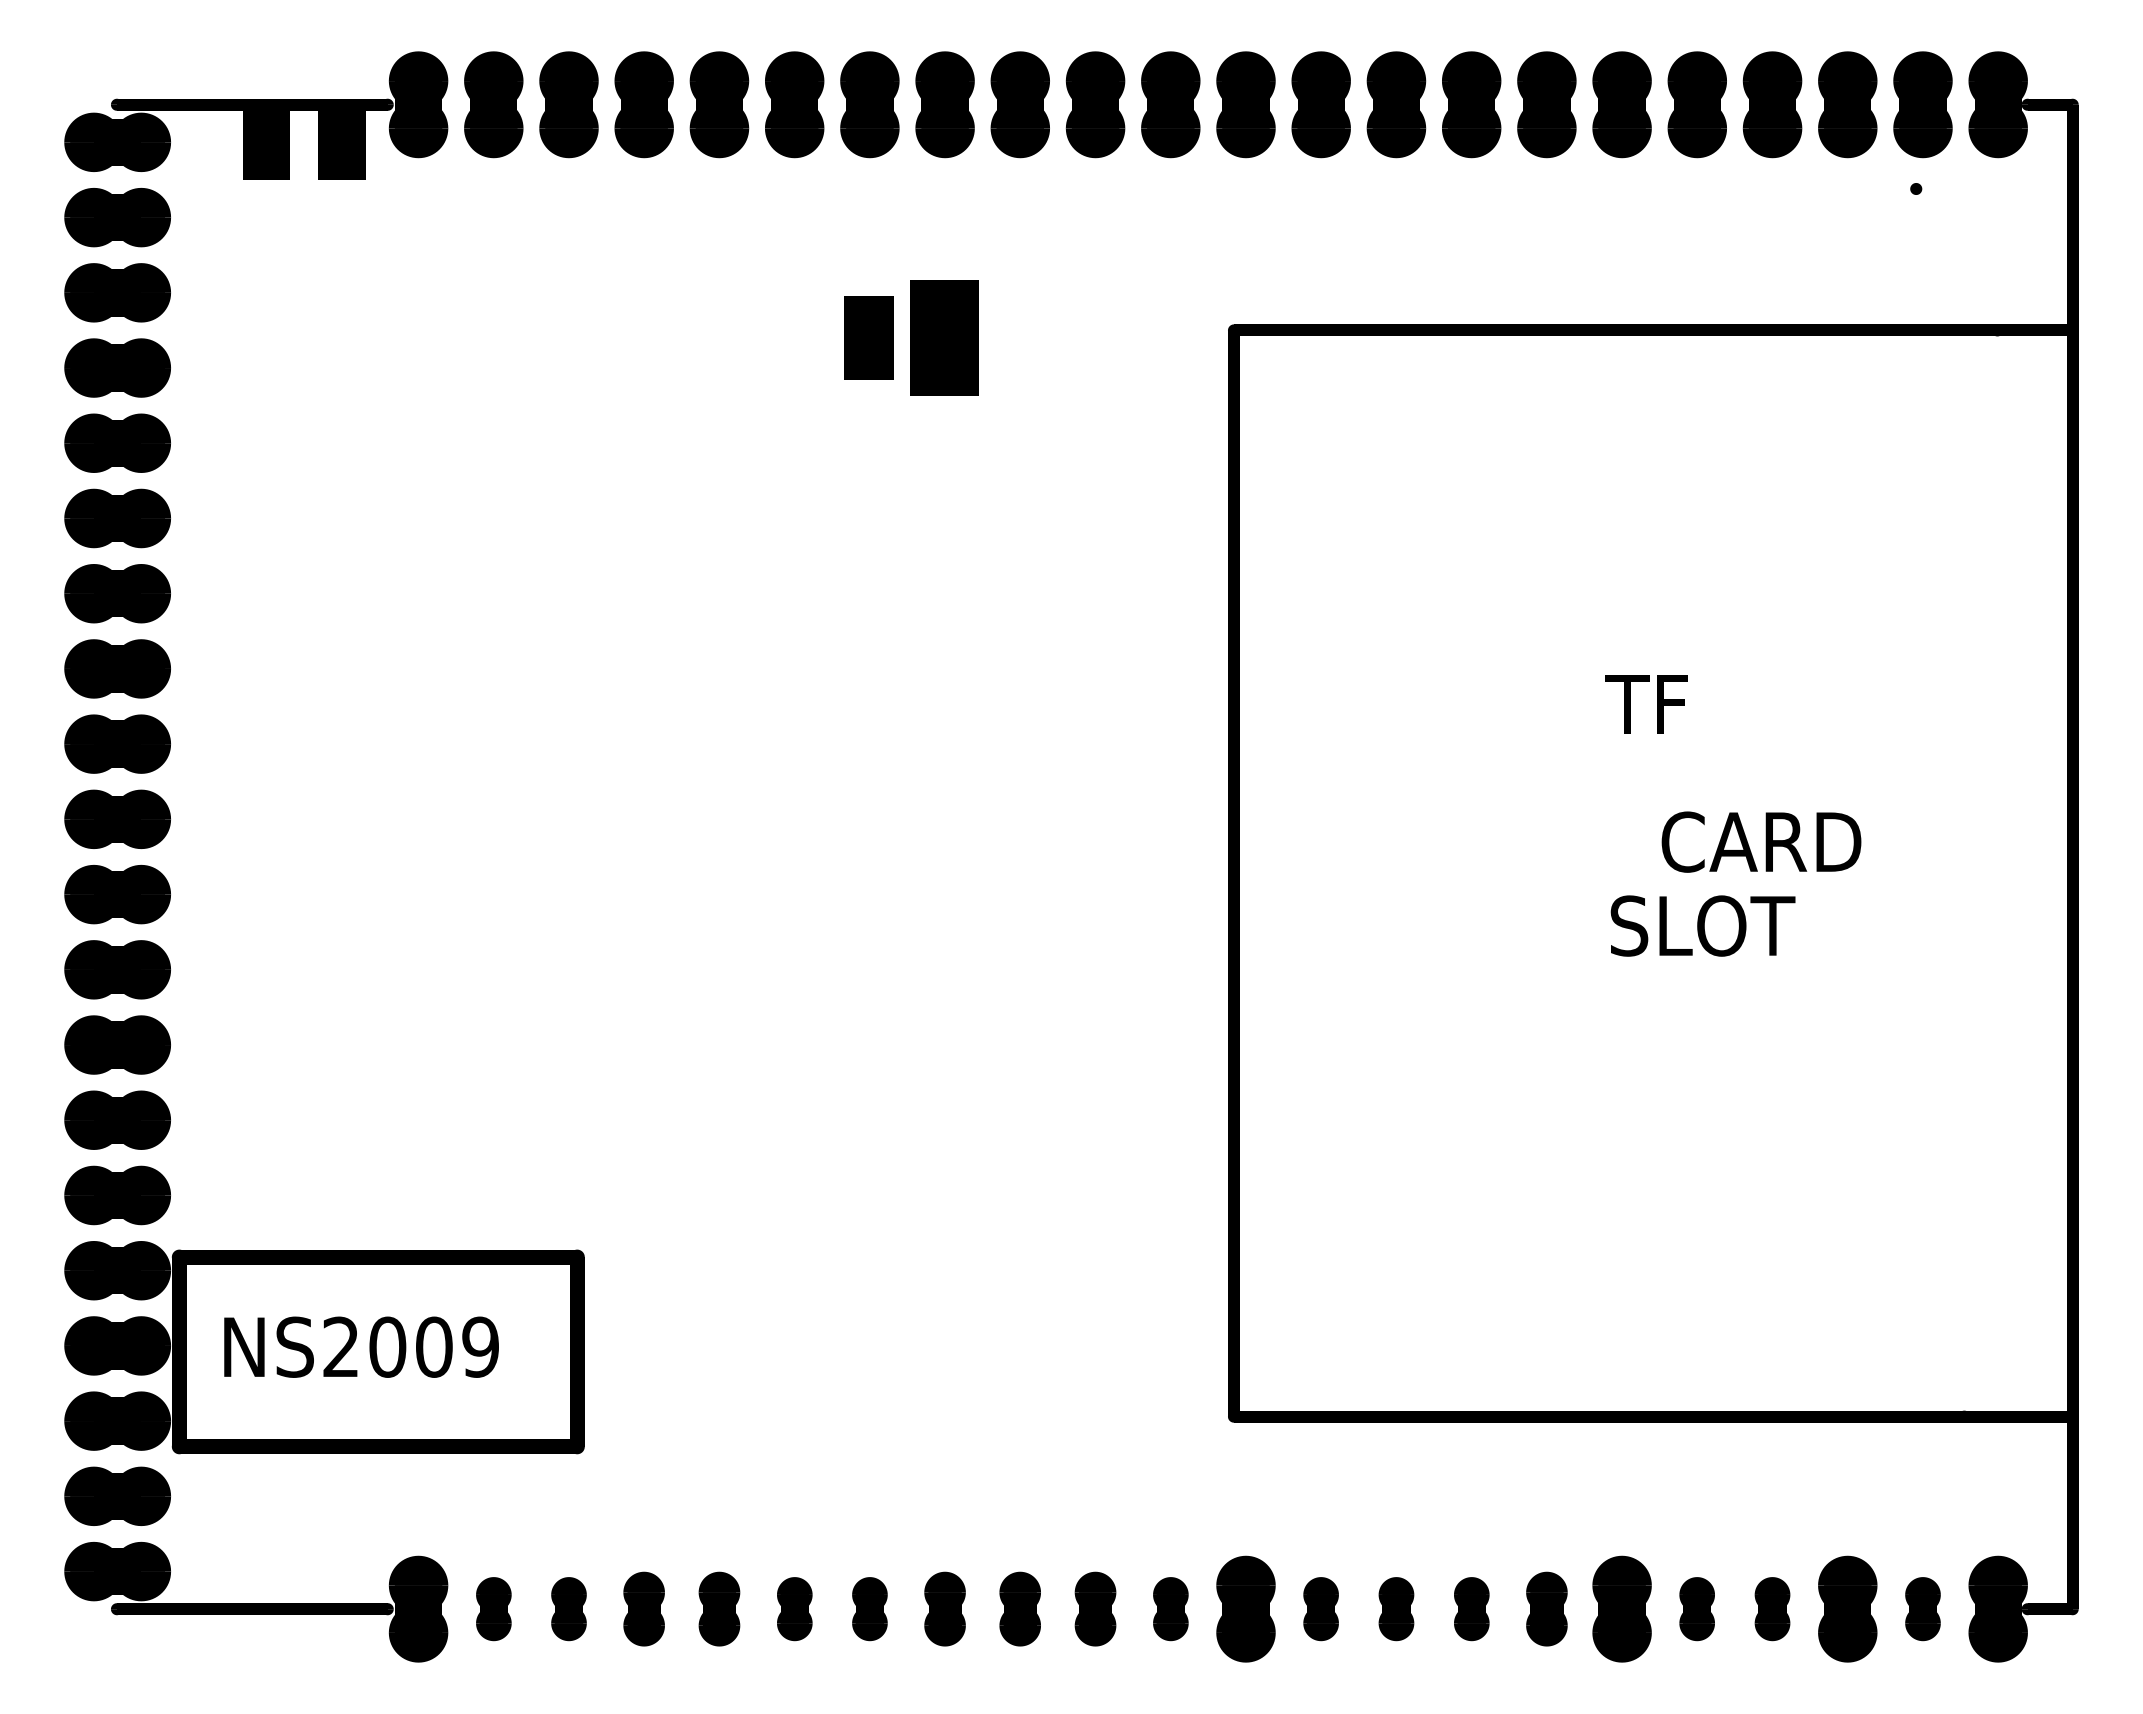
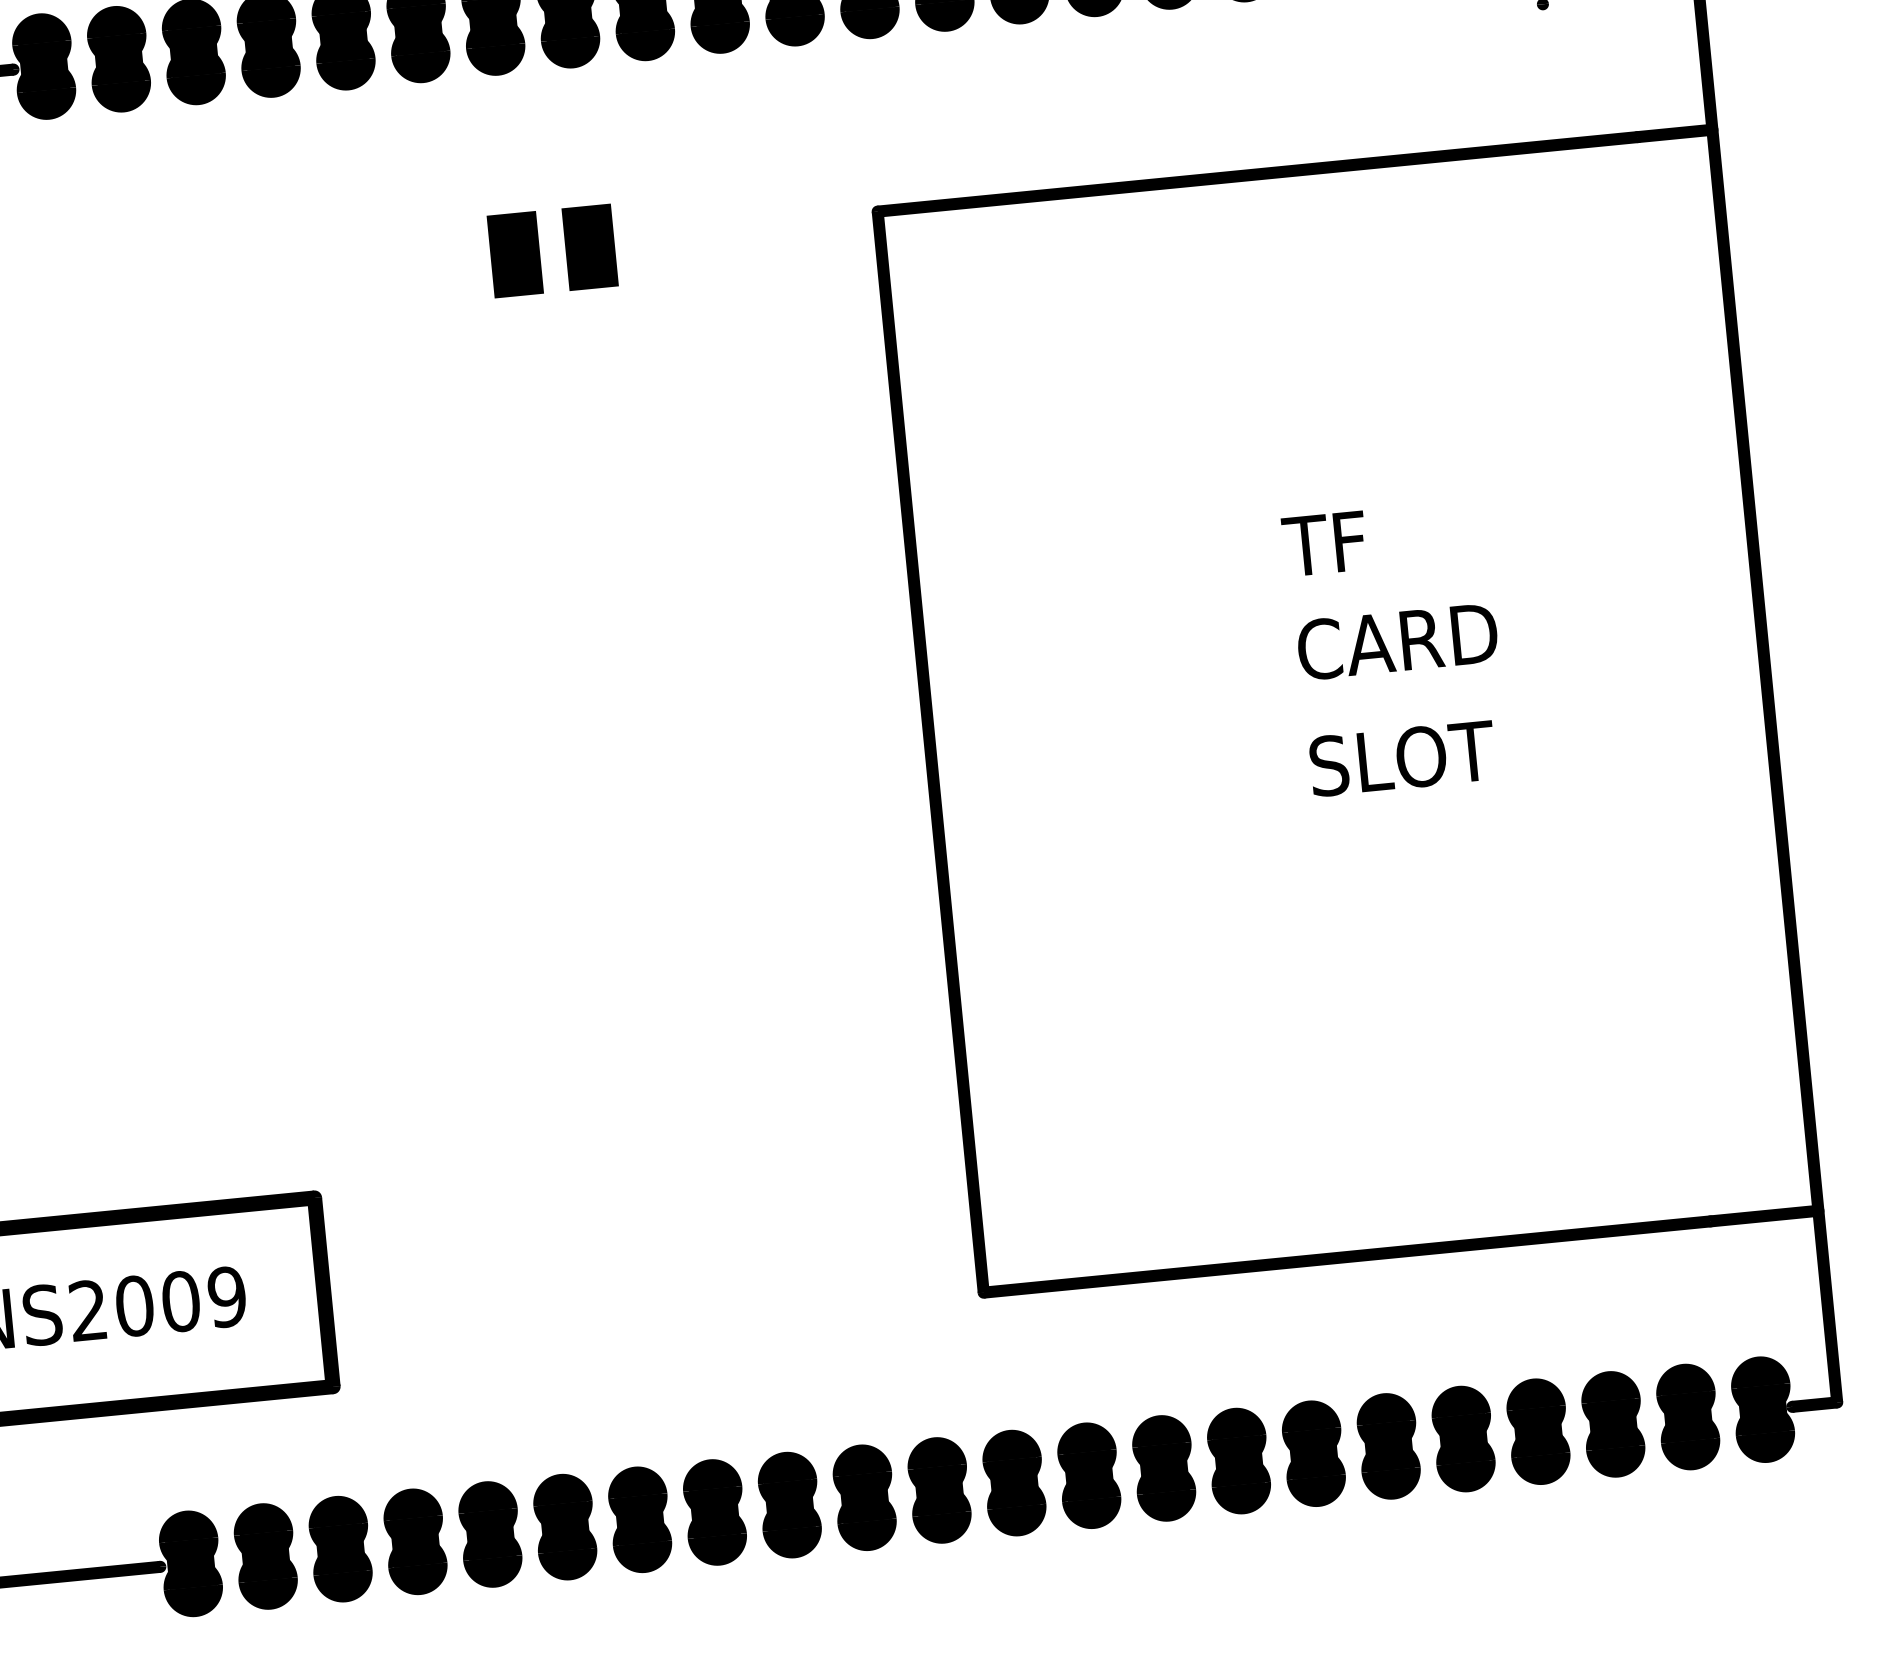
part: (944, 337) -> (590, 246), size x0.71
text: (1761, 841) -> (1397, 641), moved
part: (493, 1608) -> (265, 1555), size x1.67
part: (568, 1608) -> (340, 1548), size x1.67
part: (643, 1608) -> (414, 1541), size x1.43
part: (719, 1608) -> (490, 1533), size x1.43
part: (794, 1608) -> (565, 1526), size x1.67
part: (869, 1608) -> (639, 1519), size x1.67
part: (944, 1608) -> (714, 1511), size x1.43
part: (1019, 1608) -> (788, 1504), size x1.43
part: (1095, 1608) -> (864, 1497), size x1.43
part: (1170, 1608) -> (939, 1489), size x1.67
part: (1320, 1608) -> (1088, 1475), size x1.67
part: (1396, 1608) -> (1164, 1467), size x1.67
part: (1471, 1608) -> (1238, 1460), size x1.67
part: (1546, 1608) -> (1313, 1453), size x1.43
part: (1696, 1608) -> (1462, 1438), size x1.67
part: (1772, 1608) -> (1538, 1431), size x1.67
part: (1922, 1608) -> (1687, 1416), size x1.67

